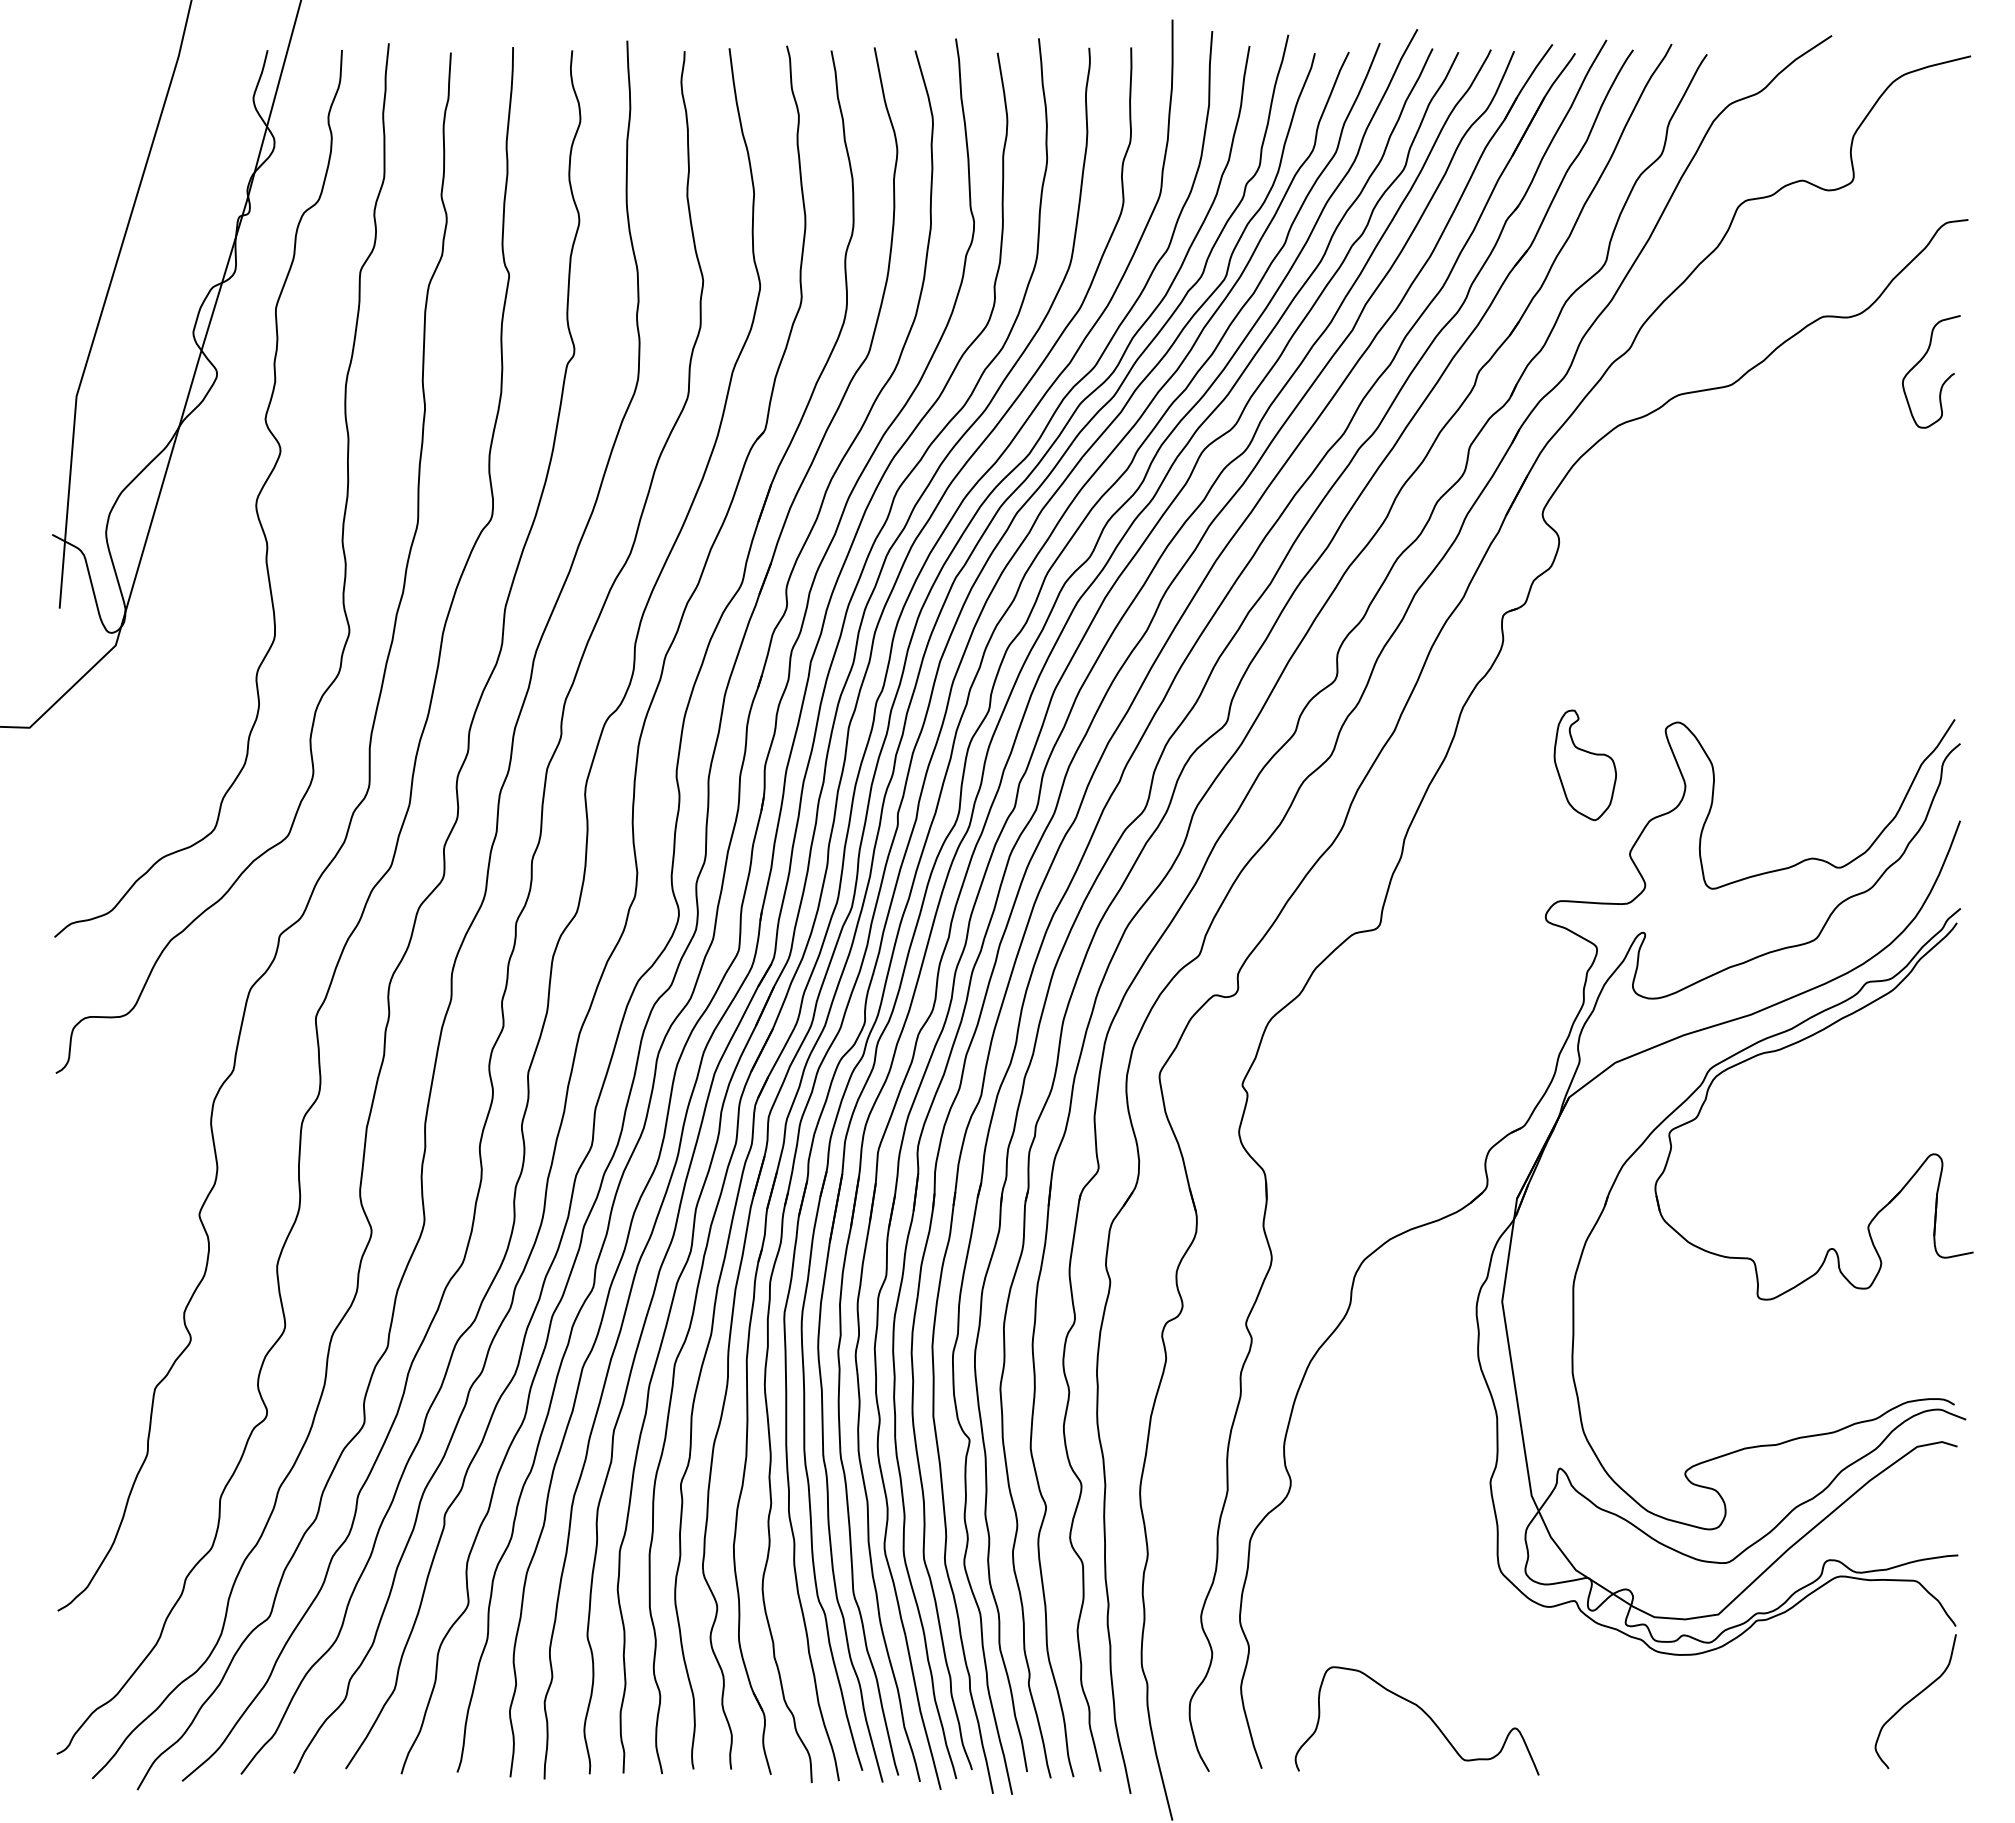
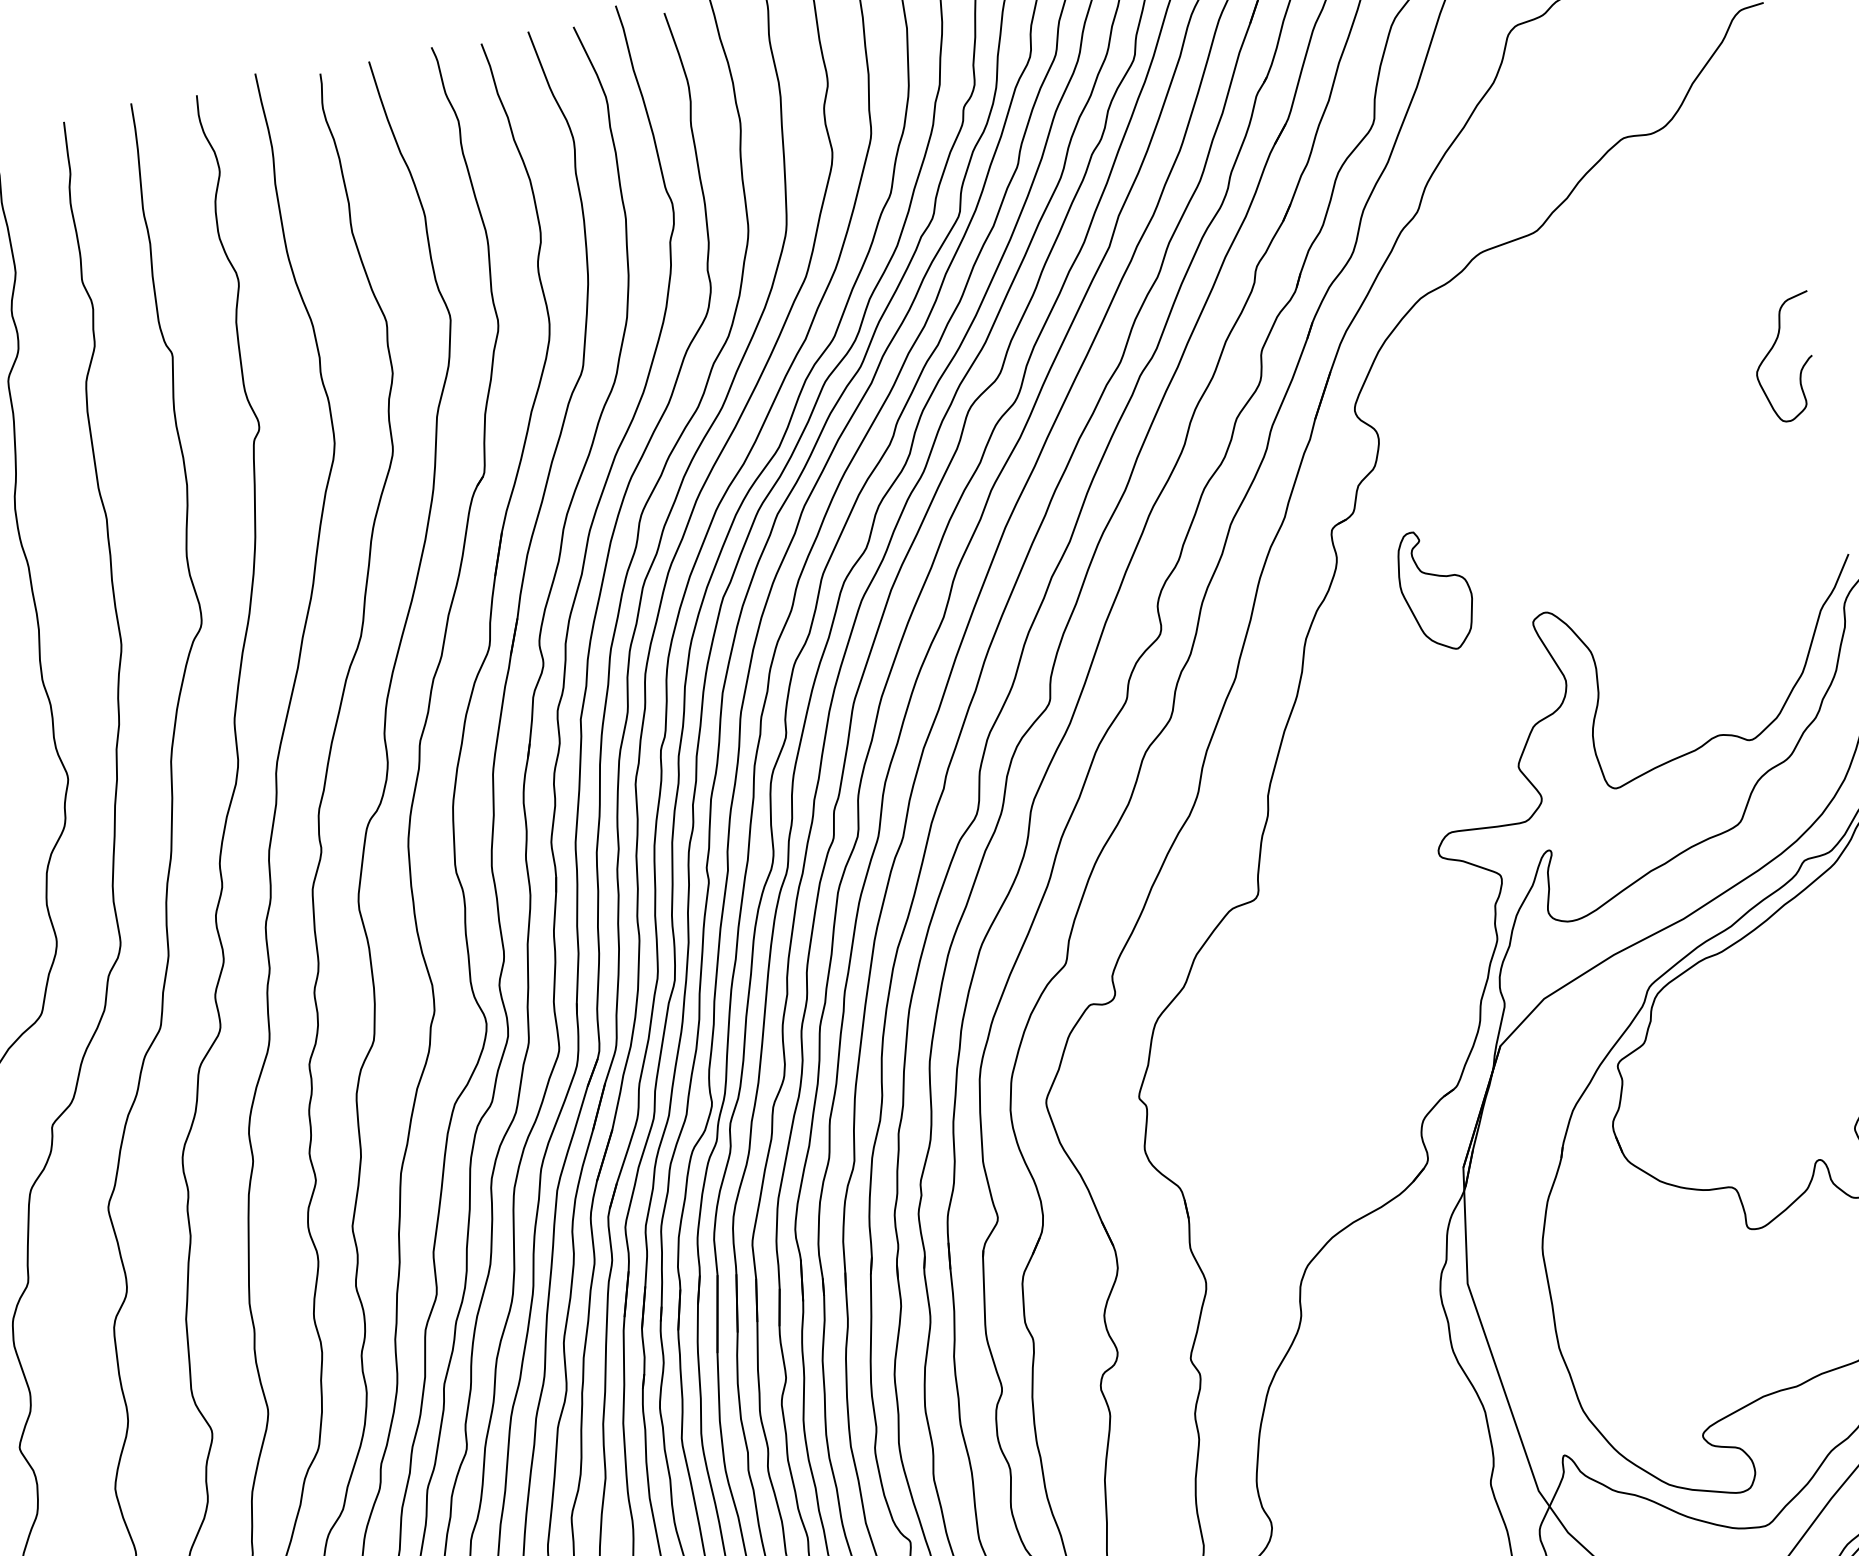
curve: (1921, 360) -> (1773, 347), moved
part: (1584, 764) -> (1434, 589), moved

